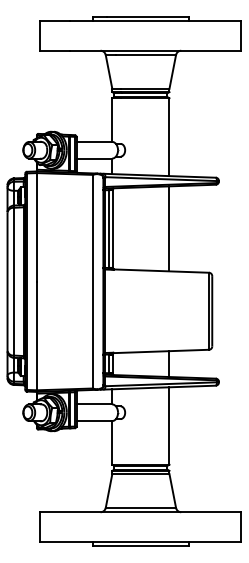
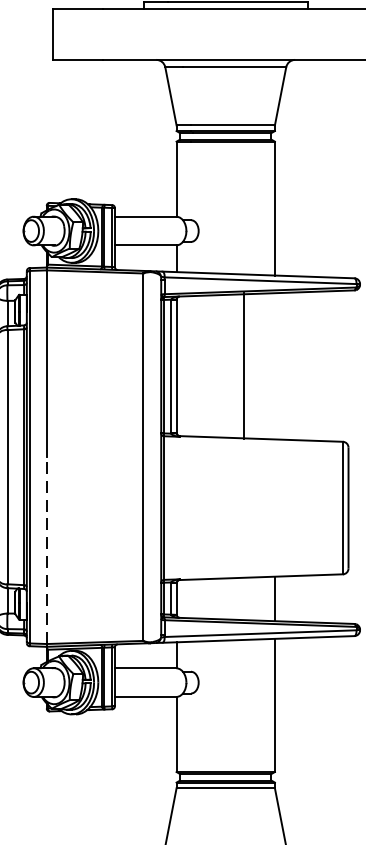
line: (169, 228) -> (243, 365), moved
line: (36, 335) -> (46, 549), solid -> dashed

